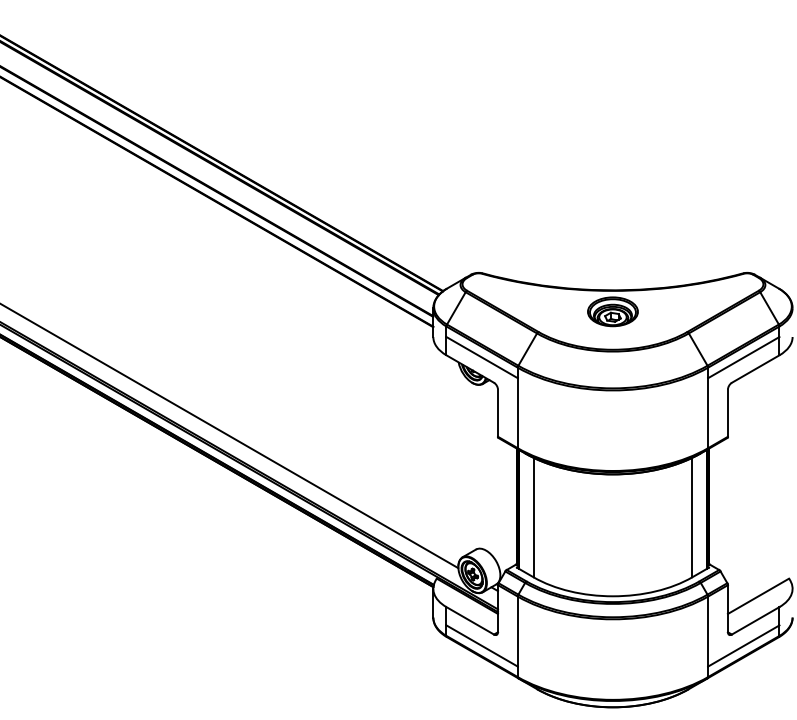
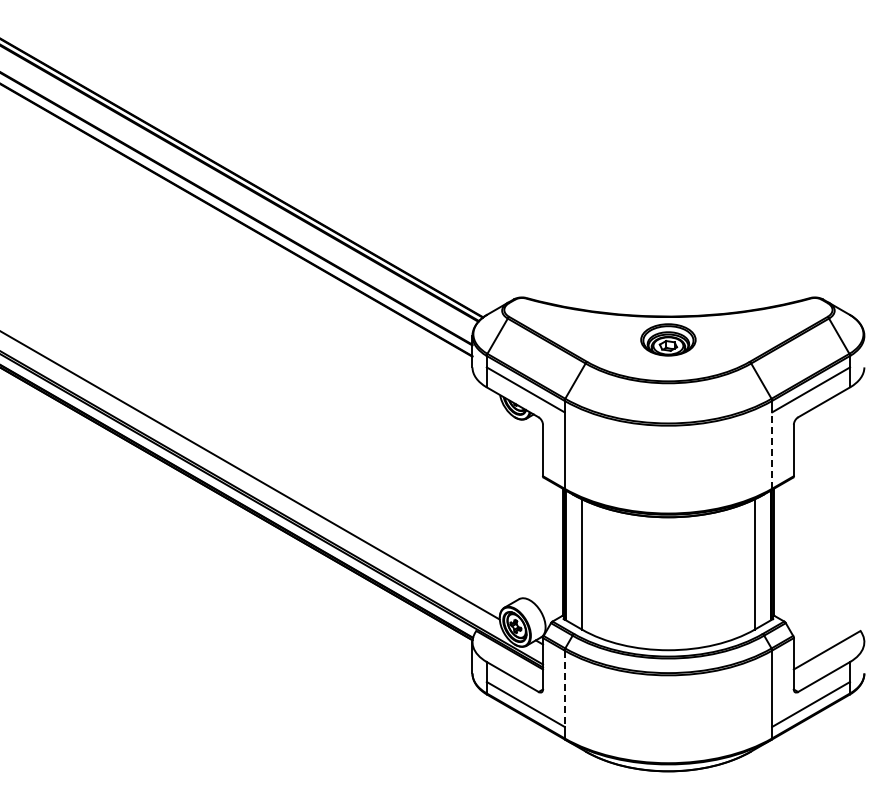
line: (708, 413) -> (772, 450), solid -> dashed
line: (517, 632) -> (564, 689), solid -> dashed

